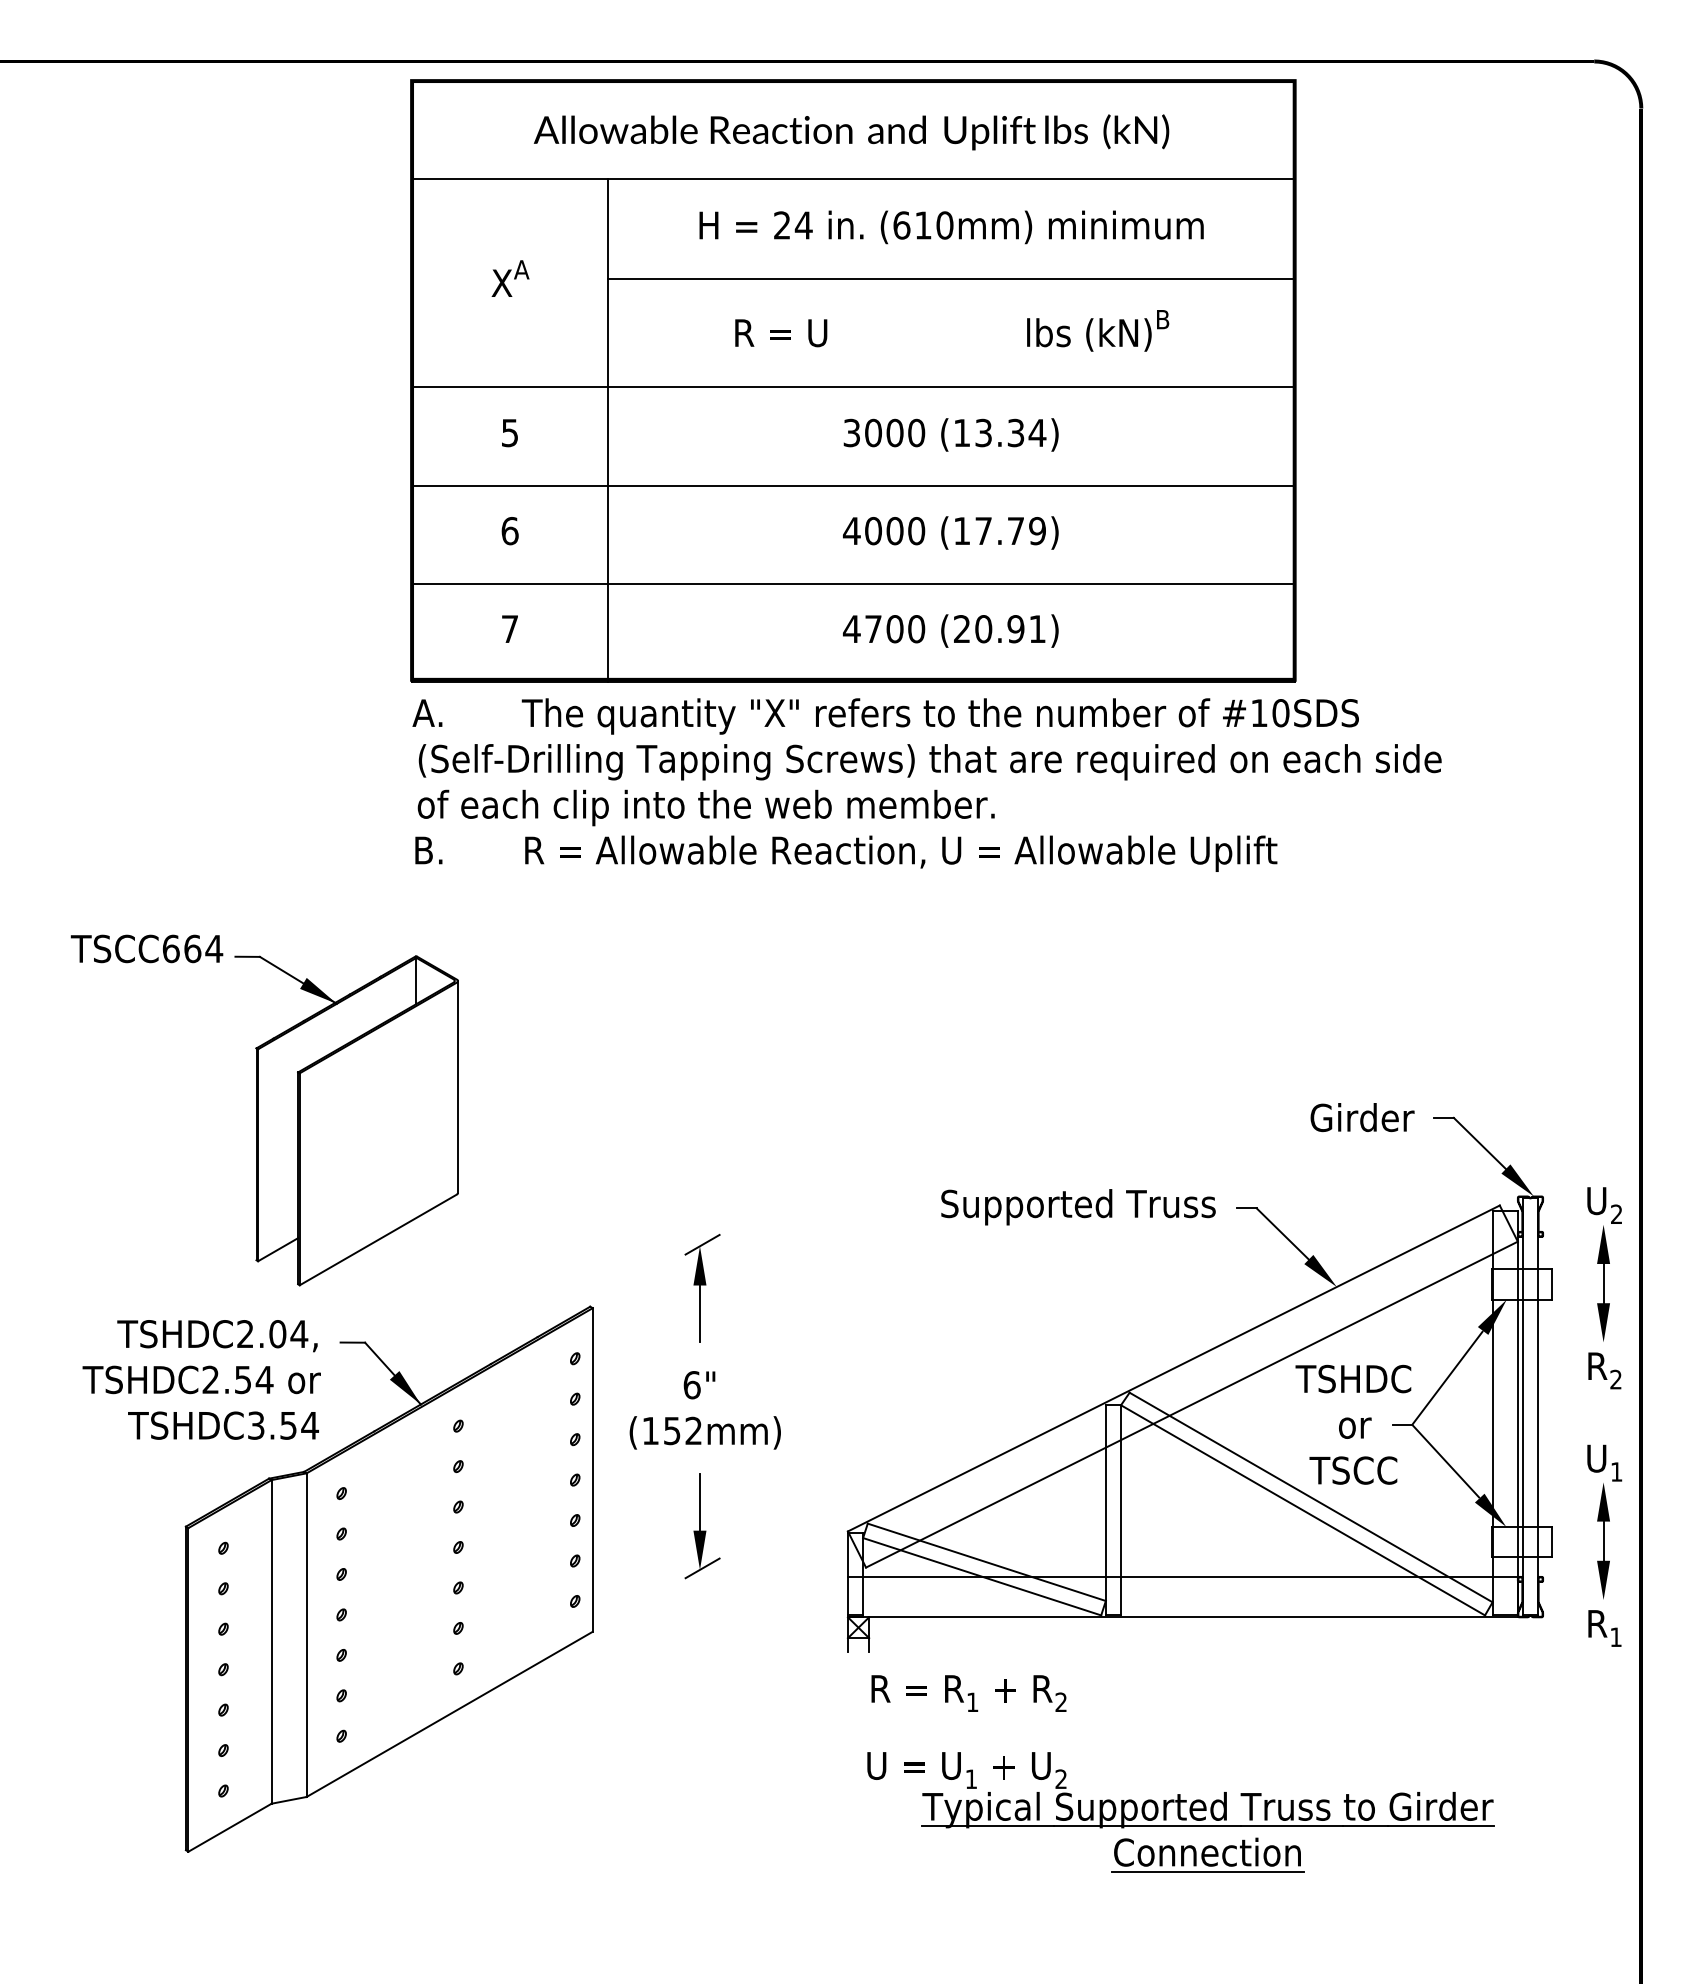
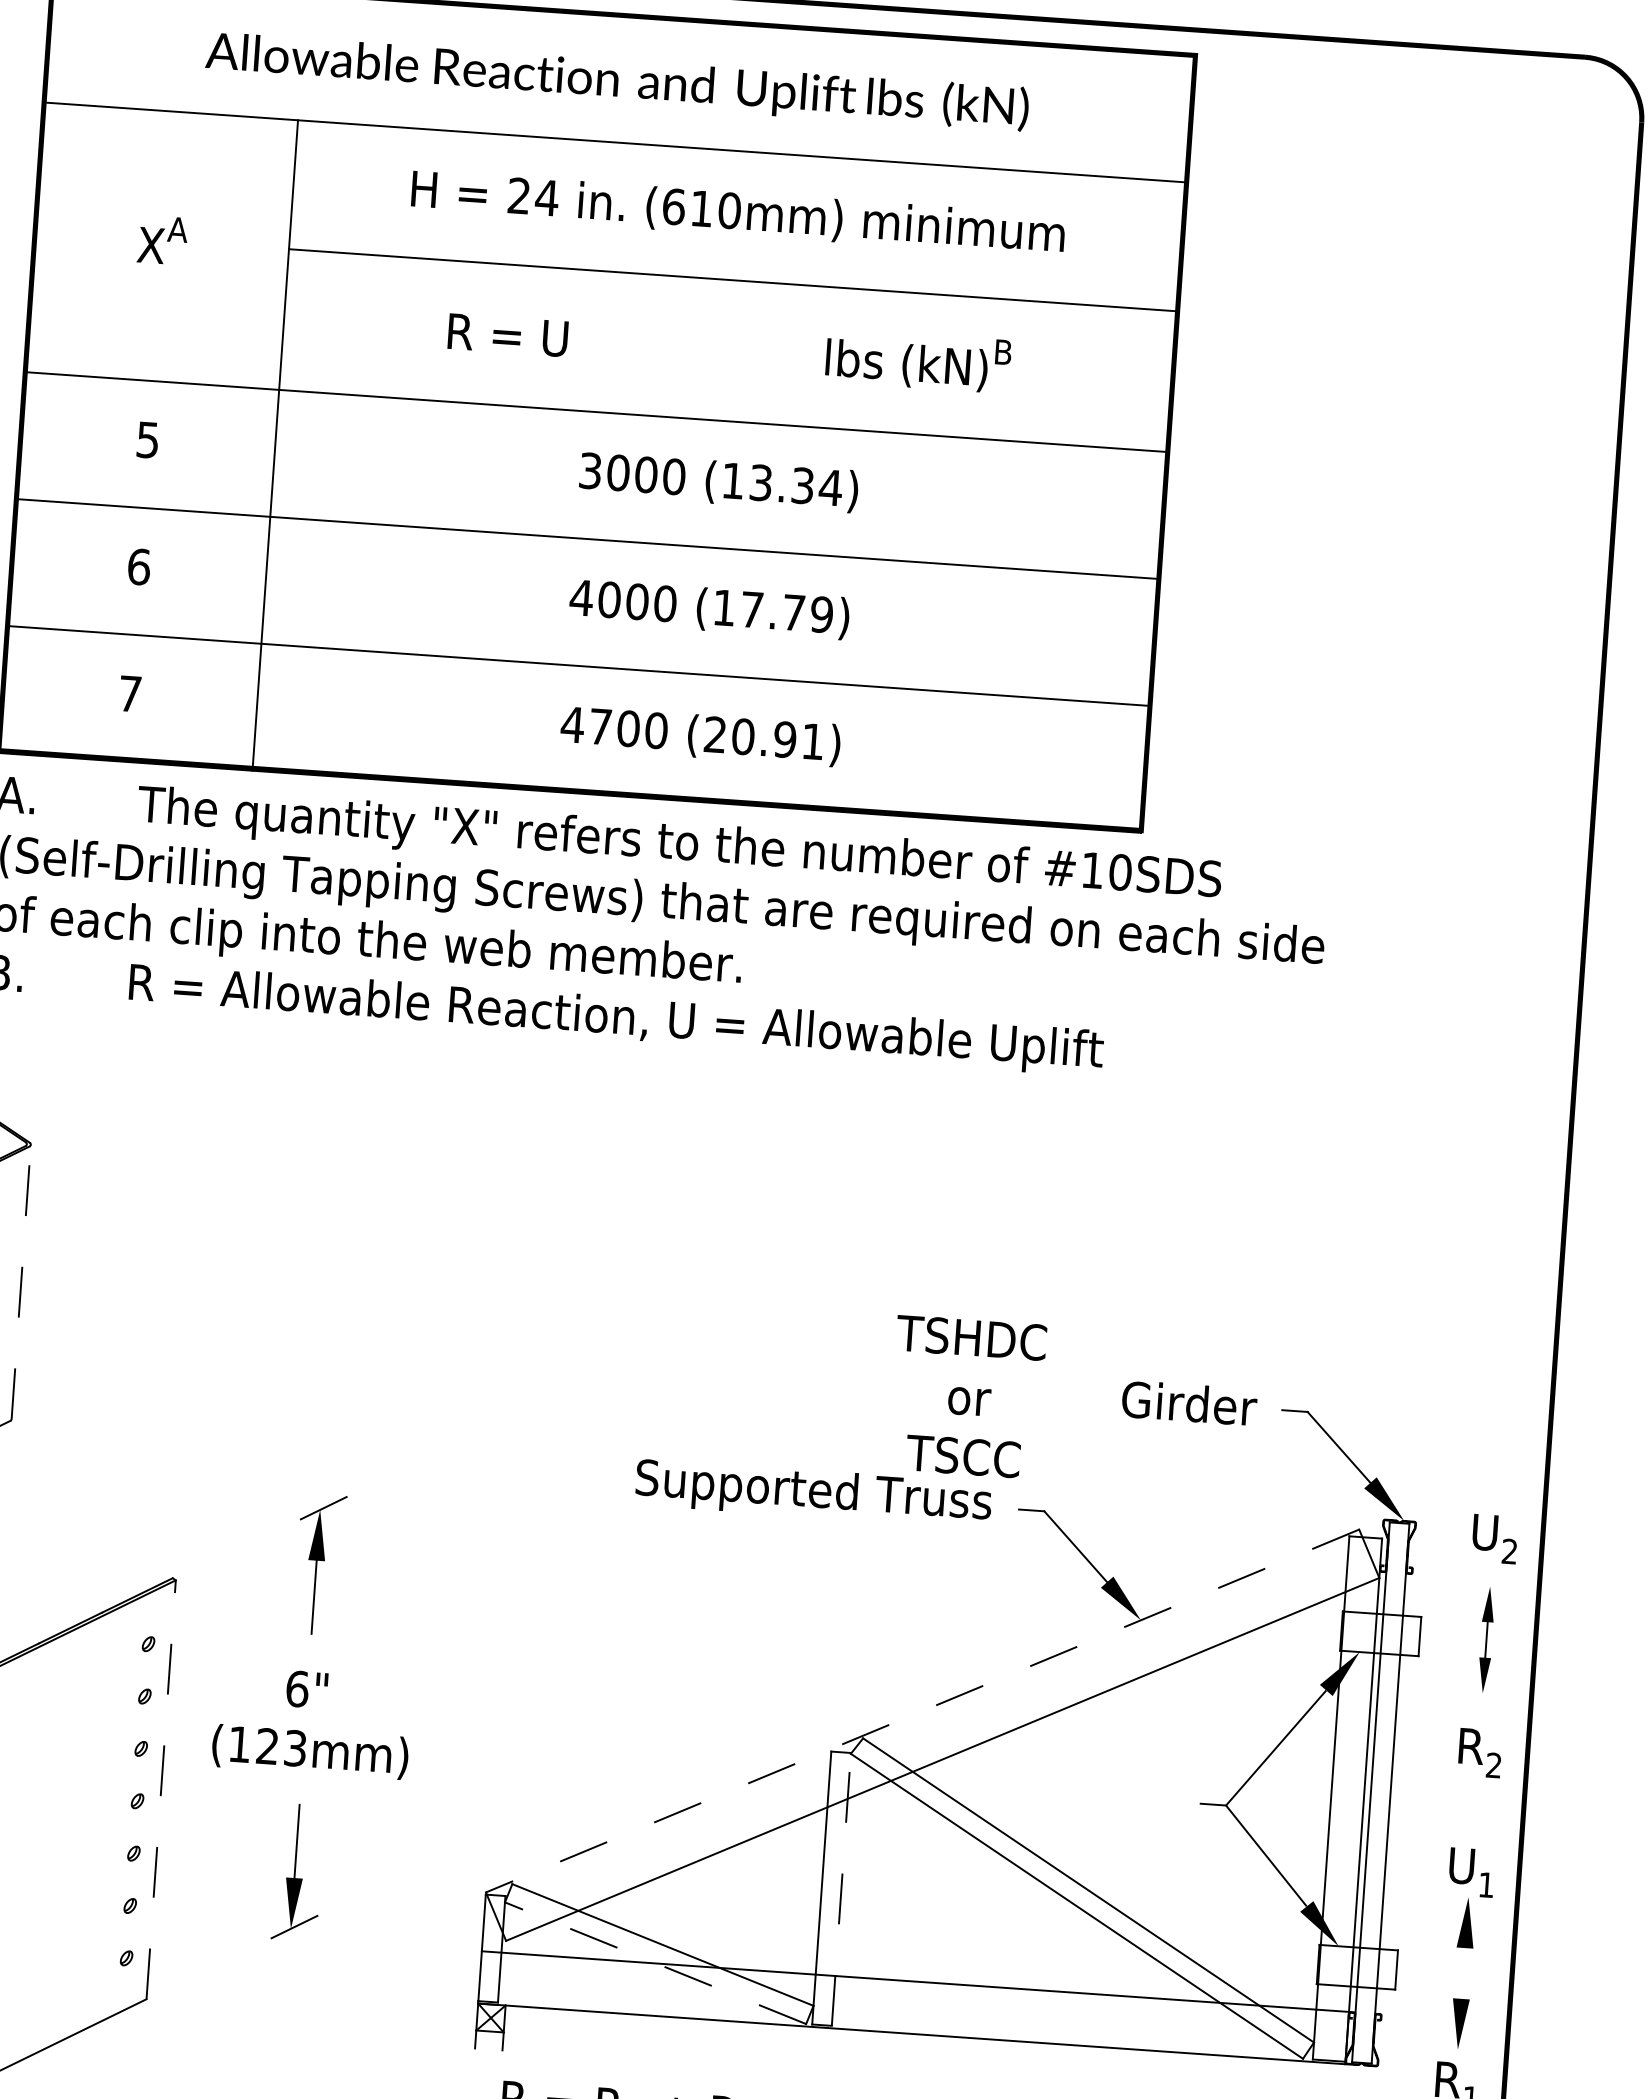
line: (457, 1087) -> (20, 1282), solid -> dashed
part: (1603, 1283) -> (1486, 1639), size x0.7
line: (1173, 1368) -> (922, 1710), solid -> dashed
text: (1353, 1424) -> (967, 1396), moved
text: (682, 1430) -> (280, 1746), (152mm) -> (123mm)
line: (592, 1469) -> (160, 1789), solid -> dashed
line: (1121, 1509) -> (842, 1888), solid -> dashed
line: (1603, 1540) -> (1463, 1972), removed
line: (981, 1576) -> (654, 1962), solid -> dashed

